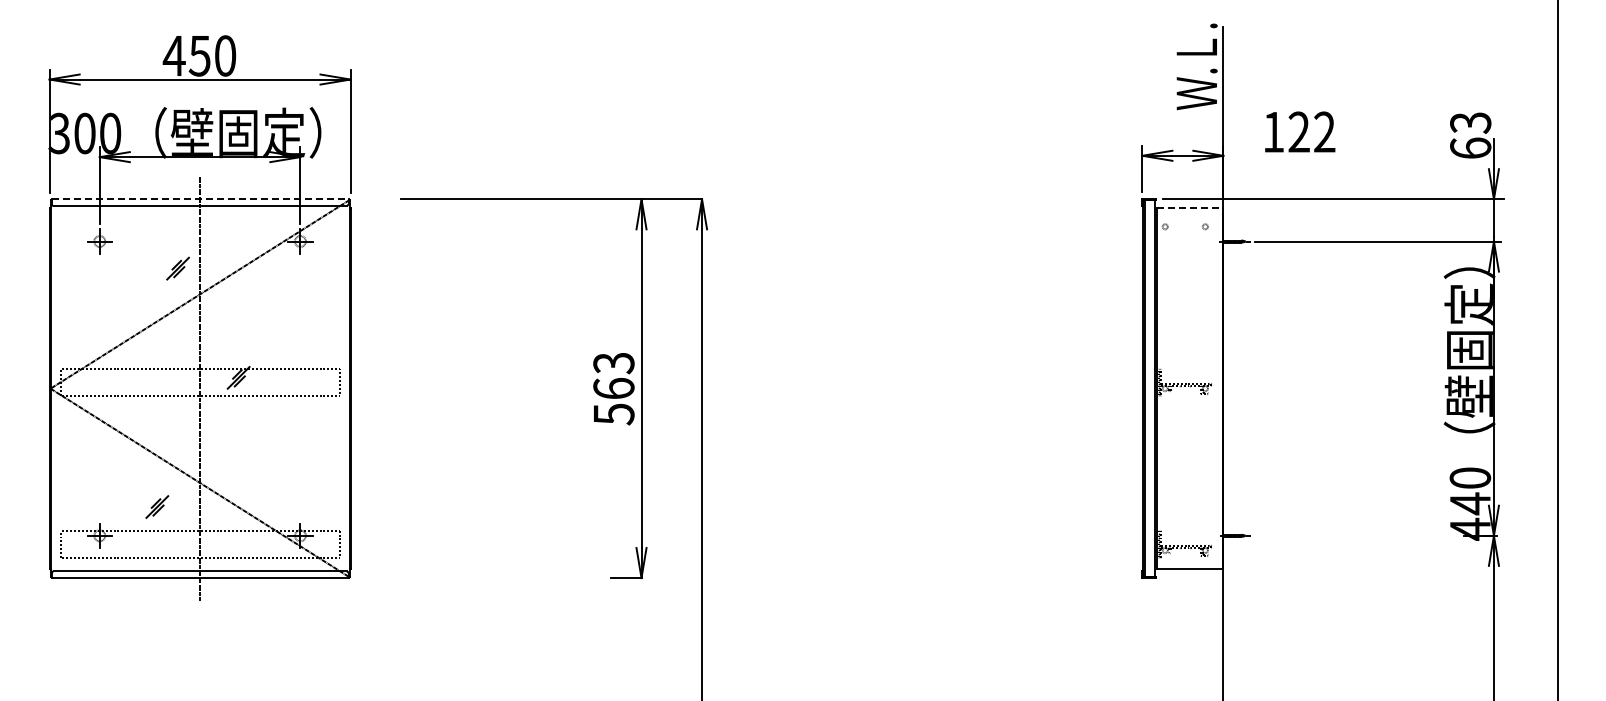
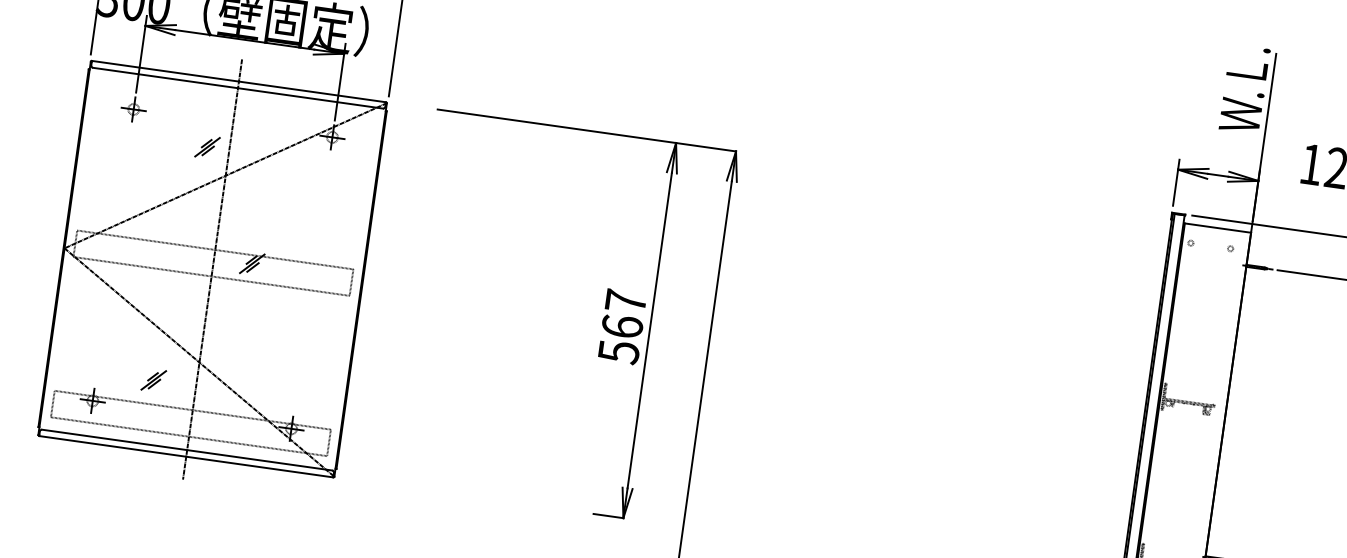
line: (200, 199) -> (239, 81), dashed -> solid
line: (1190, 208) -> (1218, 228), dashed -> solid
text: (613, 363) -> (625, 301), 563 -> 567

